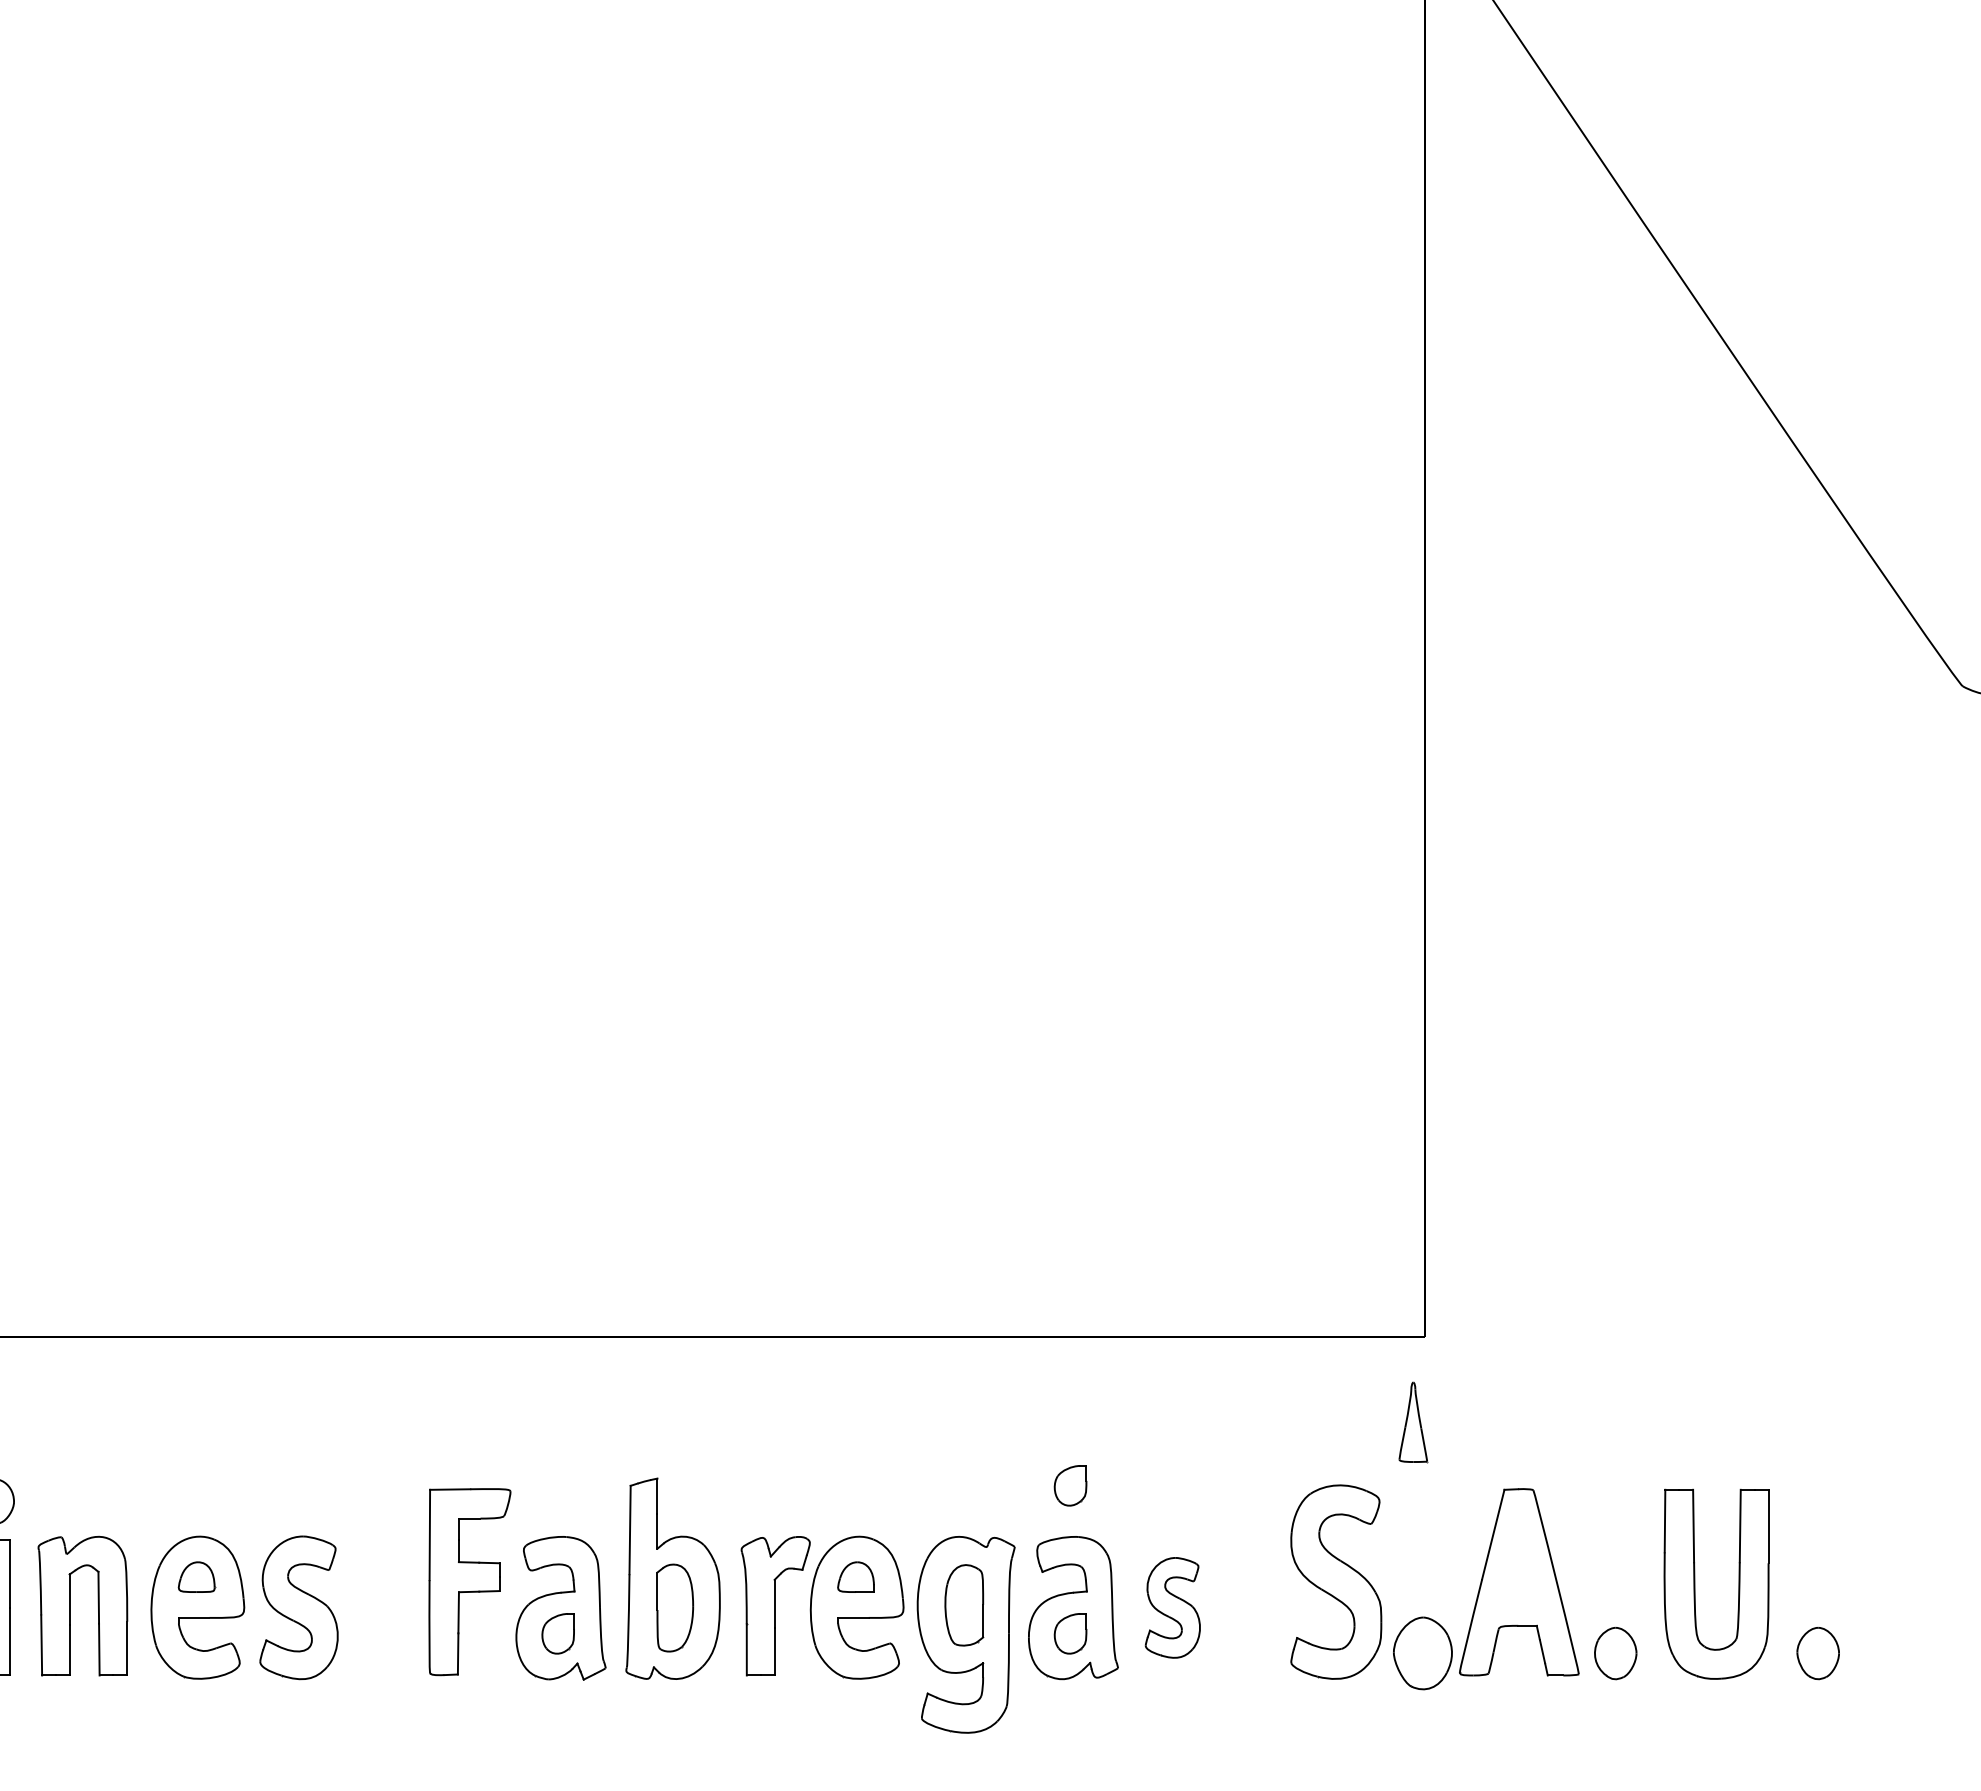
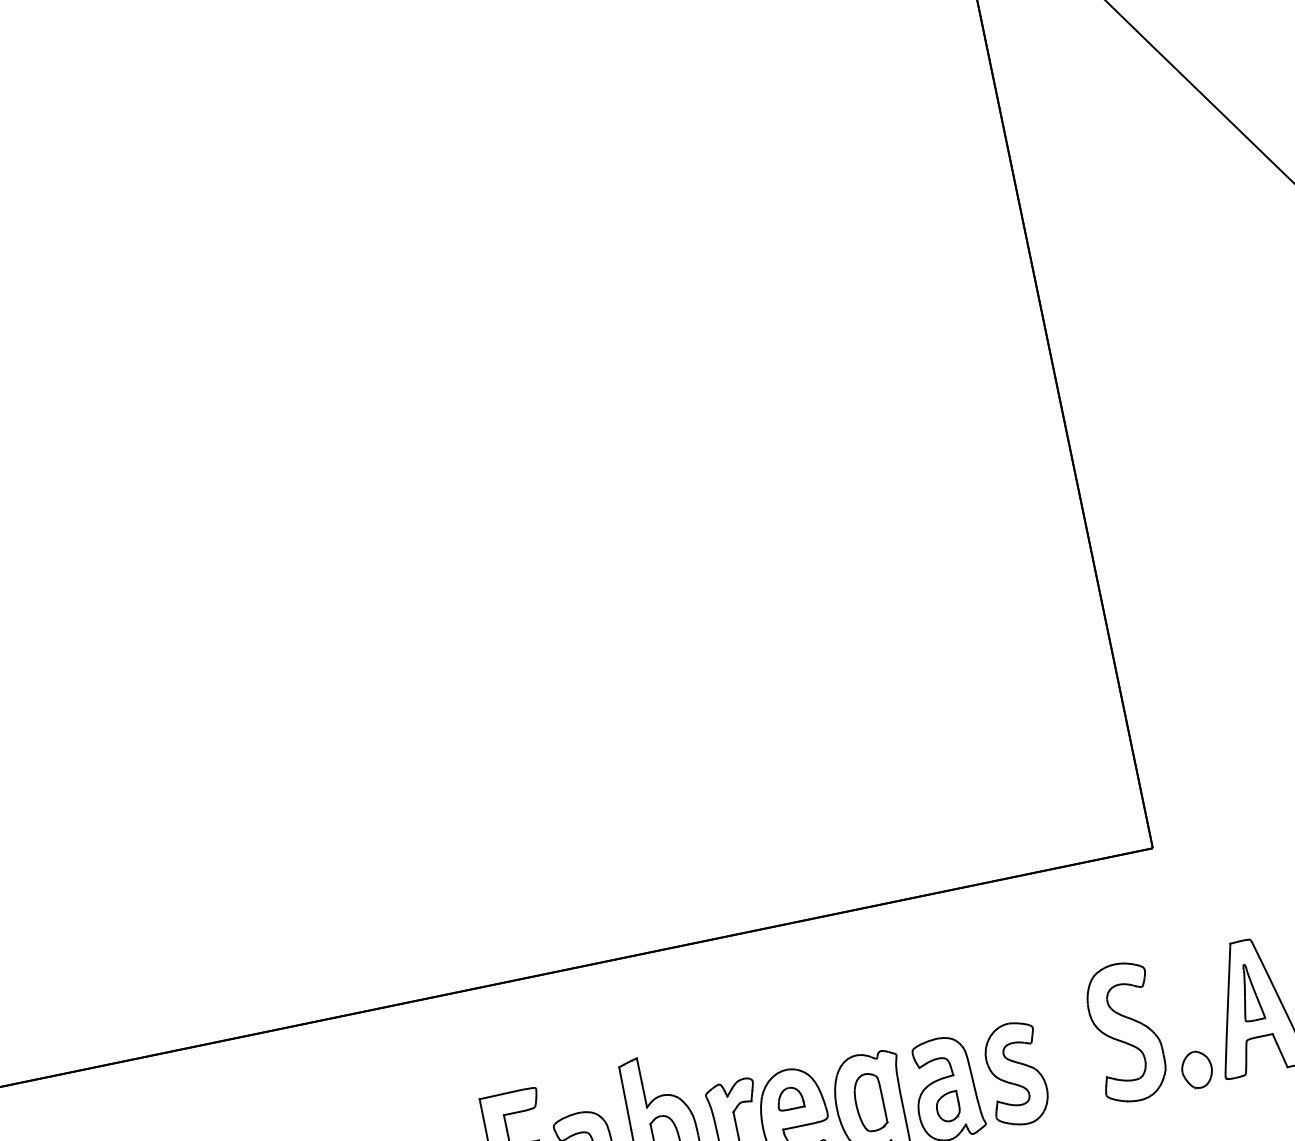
part: (1413, 1422) -> (1250, 992), moved
part: (1070, 1485) -> (926, 1003), removed
part: (1172, 1607) -> (1015, 1073), size x1.43
part: (1422, 1653) -> (1196, 1069), size x0.71

